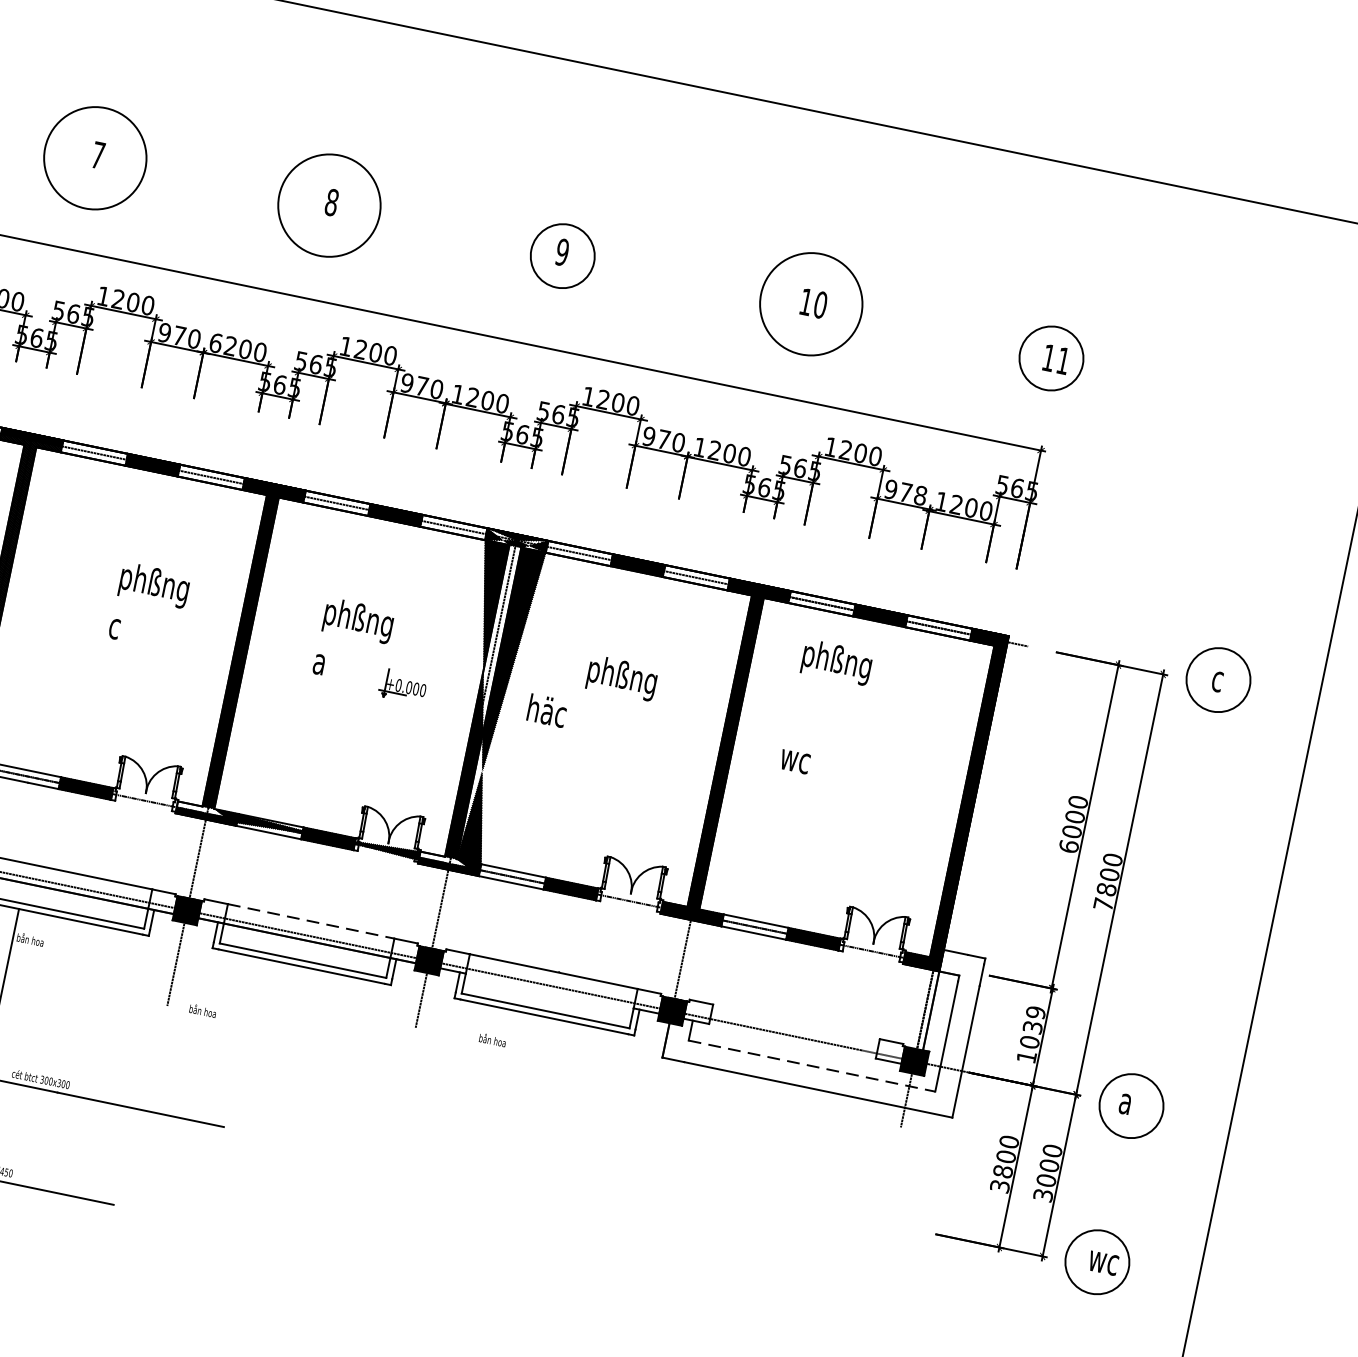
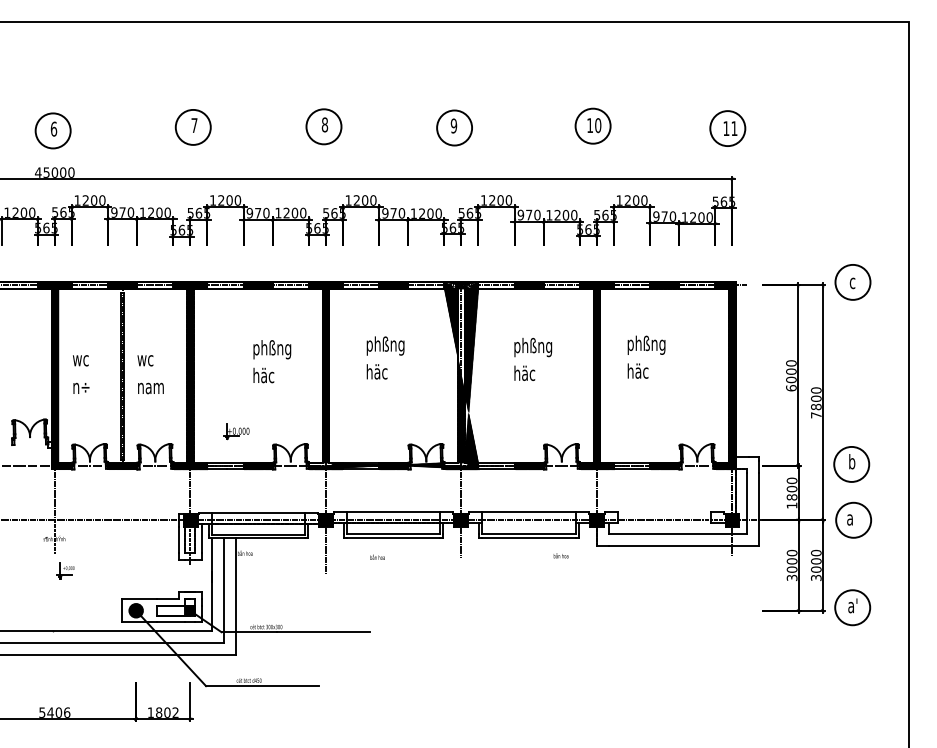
circle: (94, 156) -> (192, 126), size x0.62
circle: (328, 204) -> (323, 126), size x0.62
circle: (810, 302) -> (592, 125), size x0.62
text: (216, 342) -> (278, 212), 6200 -> 1200
text: (919, 495) -> (672, 216), 978 -> 970
text: (129, 628) -> (263, 375), c -> häc
text: (837, 661) -> (646, 344), moved
text: (332, 662) -> (376, 371), a -> häc
part: (402, 686) -> (236, 431), moved
text: (547, 709) -> (524, 372), moved
text: (800, 757) -> (637, 370), wc -> häc
line: (310, 921) -> (393, 512), dashed -> solid
part: (1148, 1005) -> (851, 464), added
text: (203, 1009) -> (377, 556), moved
text: (1032, 1026) -> (791, 488), 1039 -> 1800
text: (491, 1039) -> (560, 555), moved
line: (812, 1066) -> (678, 534), dashed -> solid
text: (1003, 1171) -> (792, 569), 3800 -> 3000
text: (1103, 1259) -> (855, 605), wc -> a'

